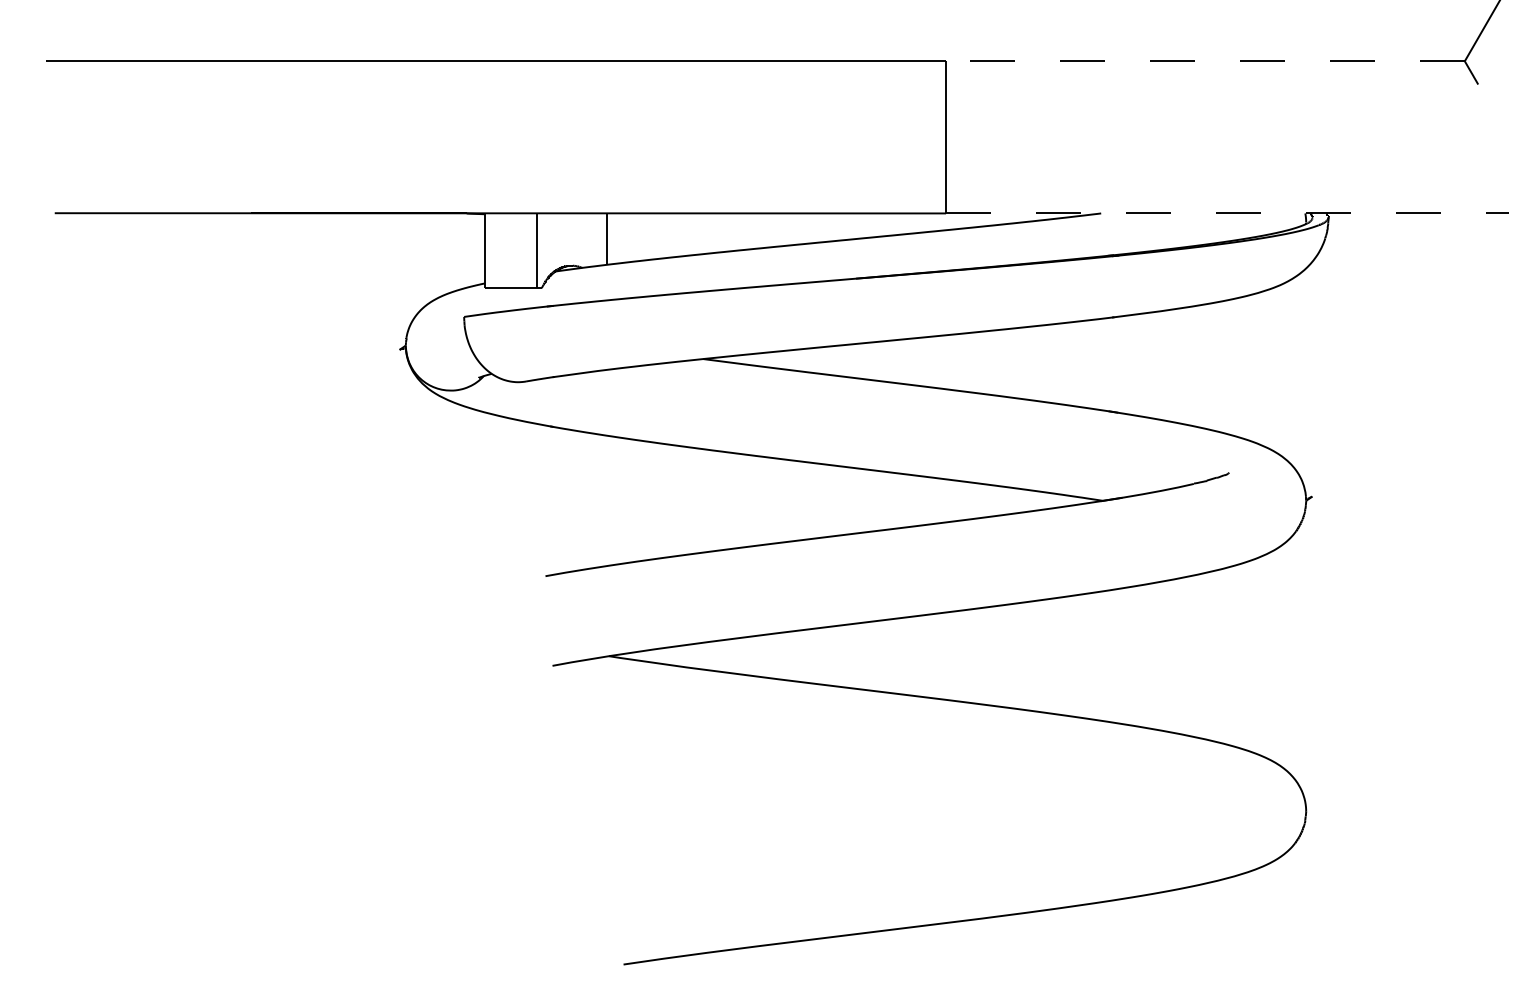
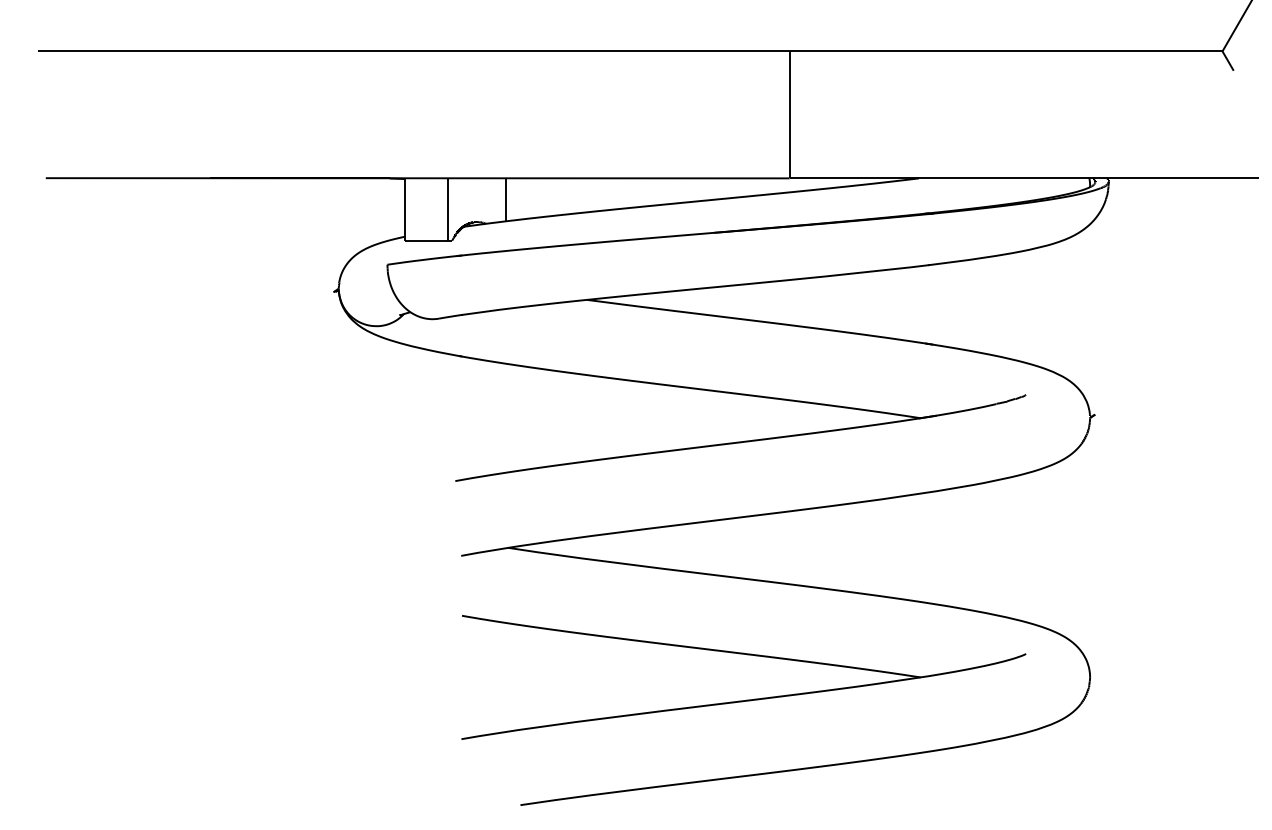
line: (1204, 61) -> (1005, 51), dashed -> solid
line: (1227, 213) -> (1024, 178), dashed -> solid
part: (891, 784) -> (744, 654), added

